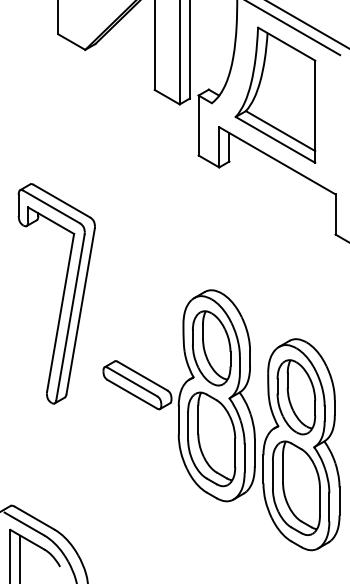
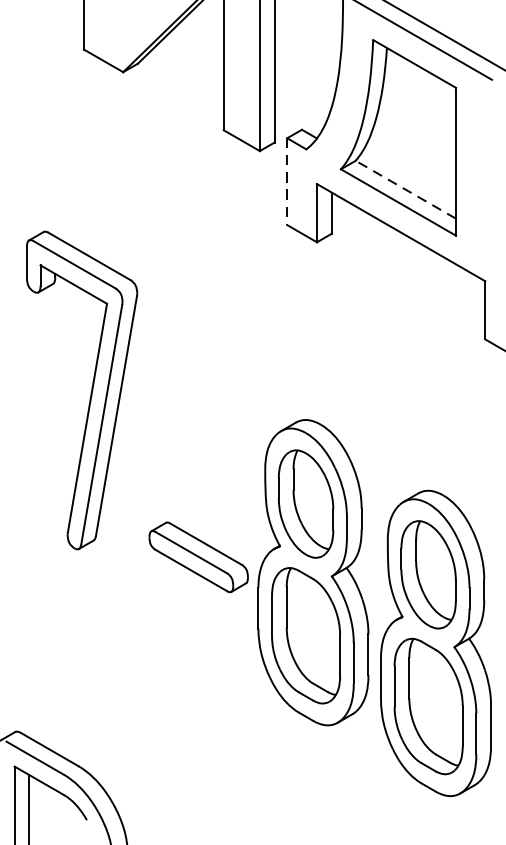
line: (198, 126) -> (286, 183), solid -> dashed
line: (280, 131) -> (405, 190), solid -> dashed
part: (62, 294) -> (90, 391), moved

